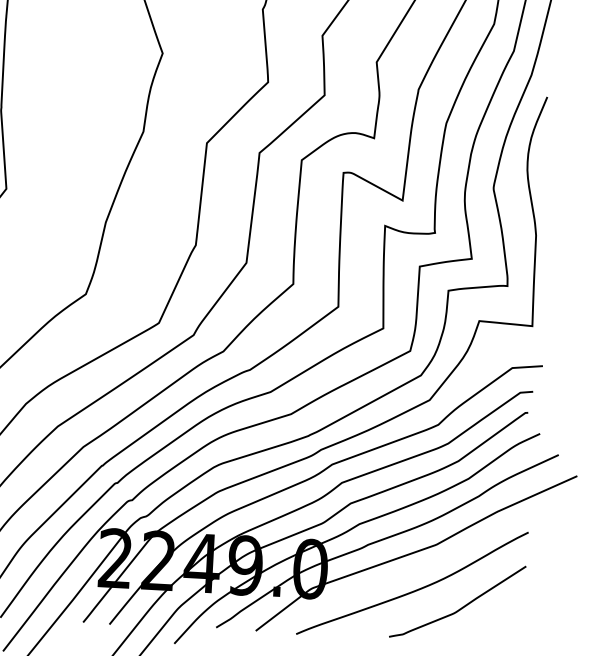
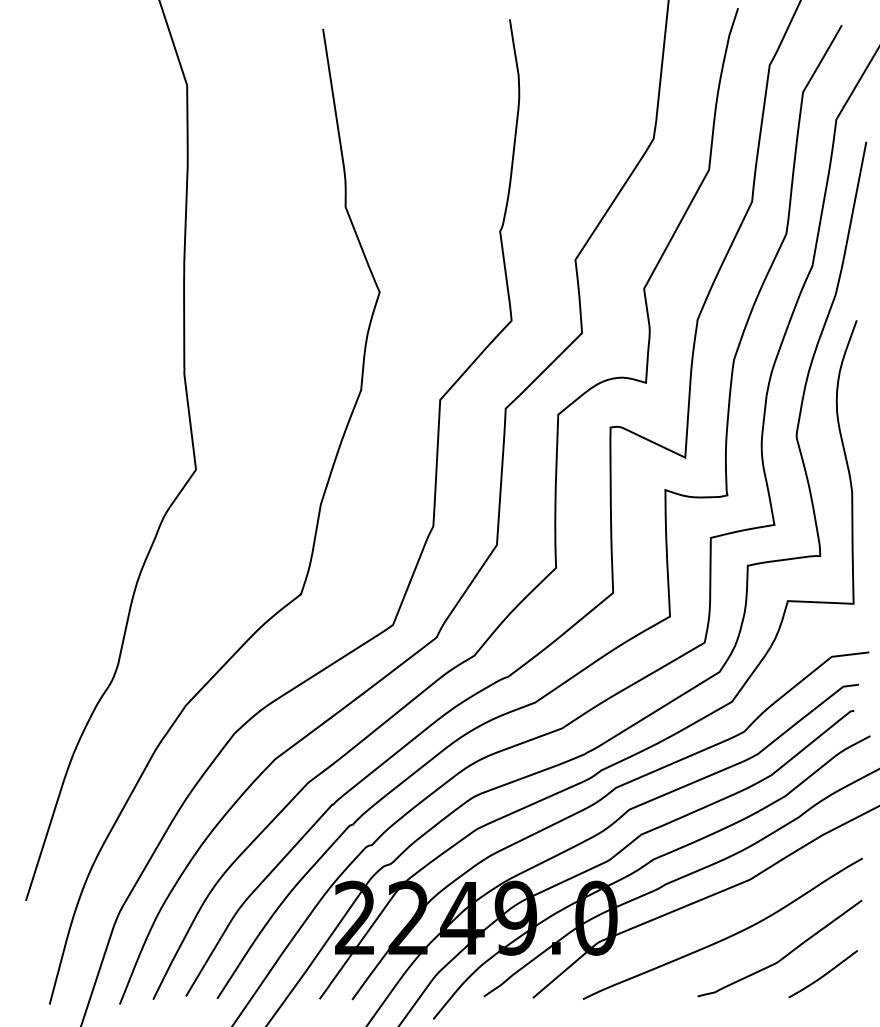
curve: (491, 624) -> (823, 974), added

